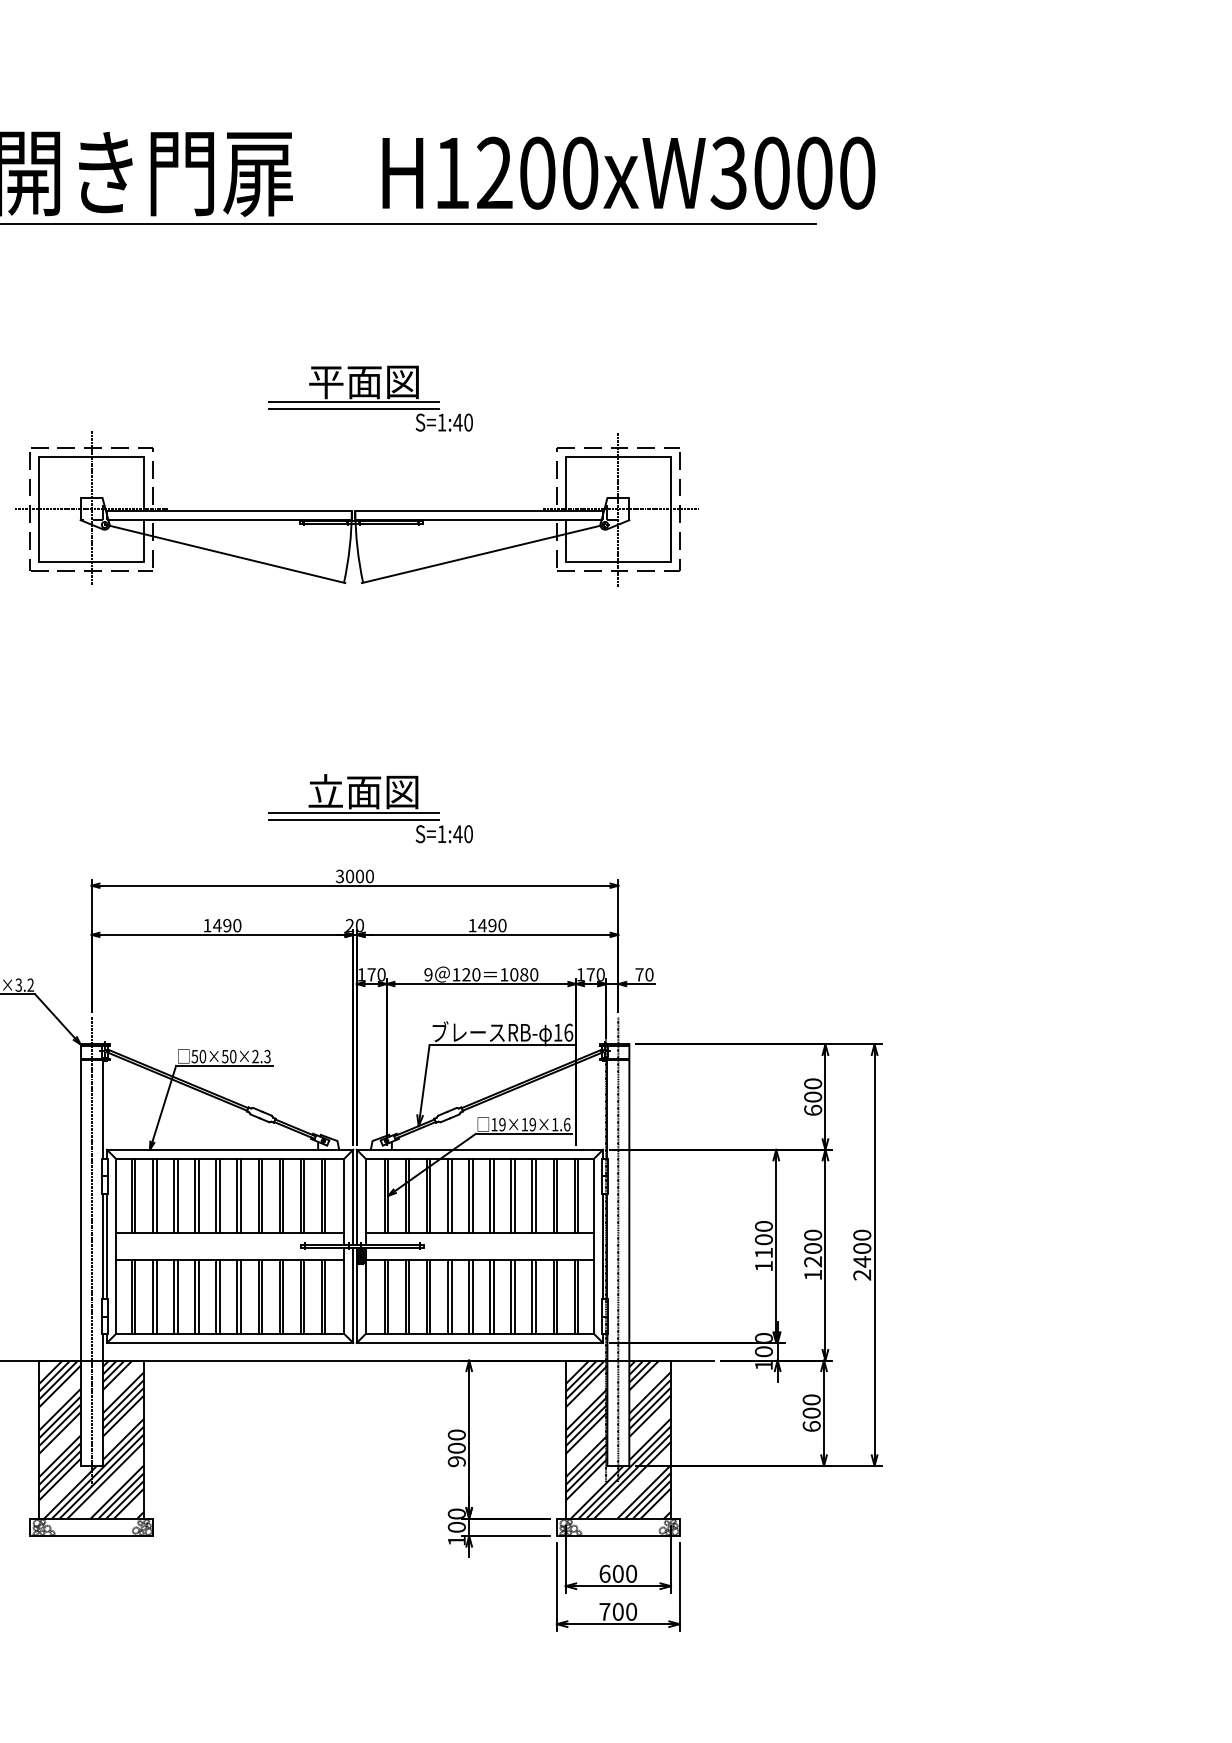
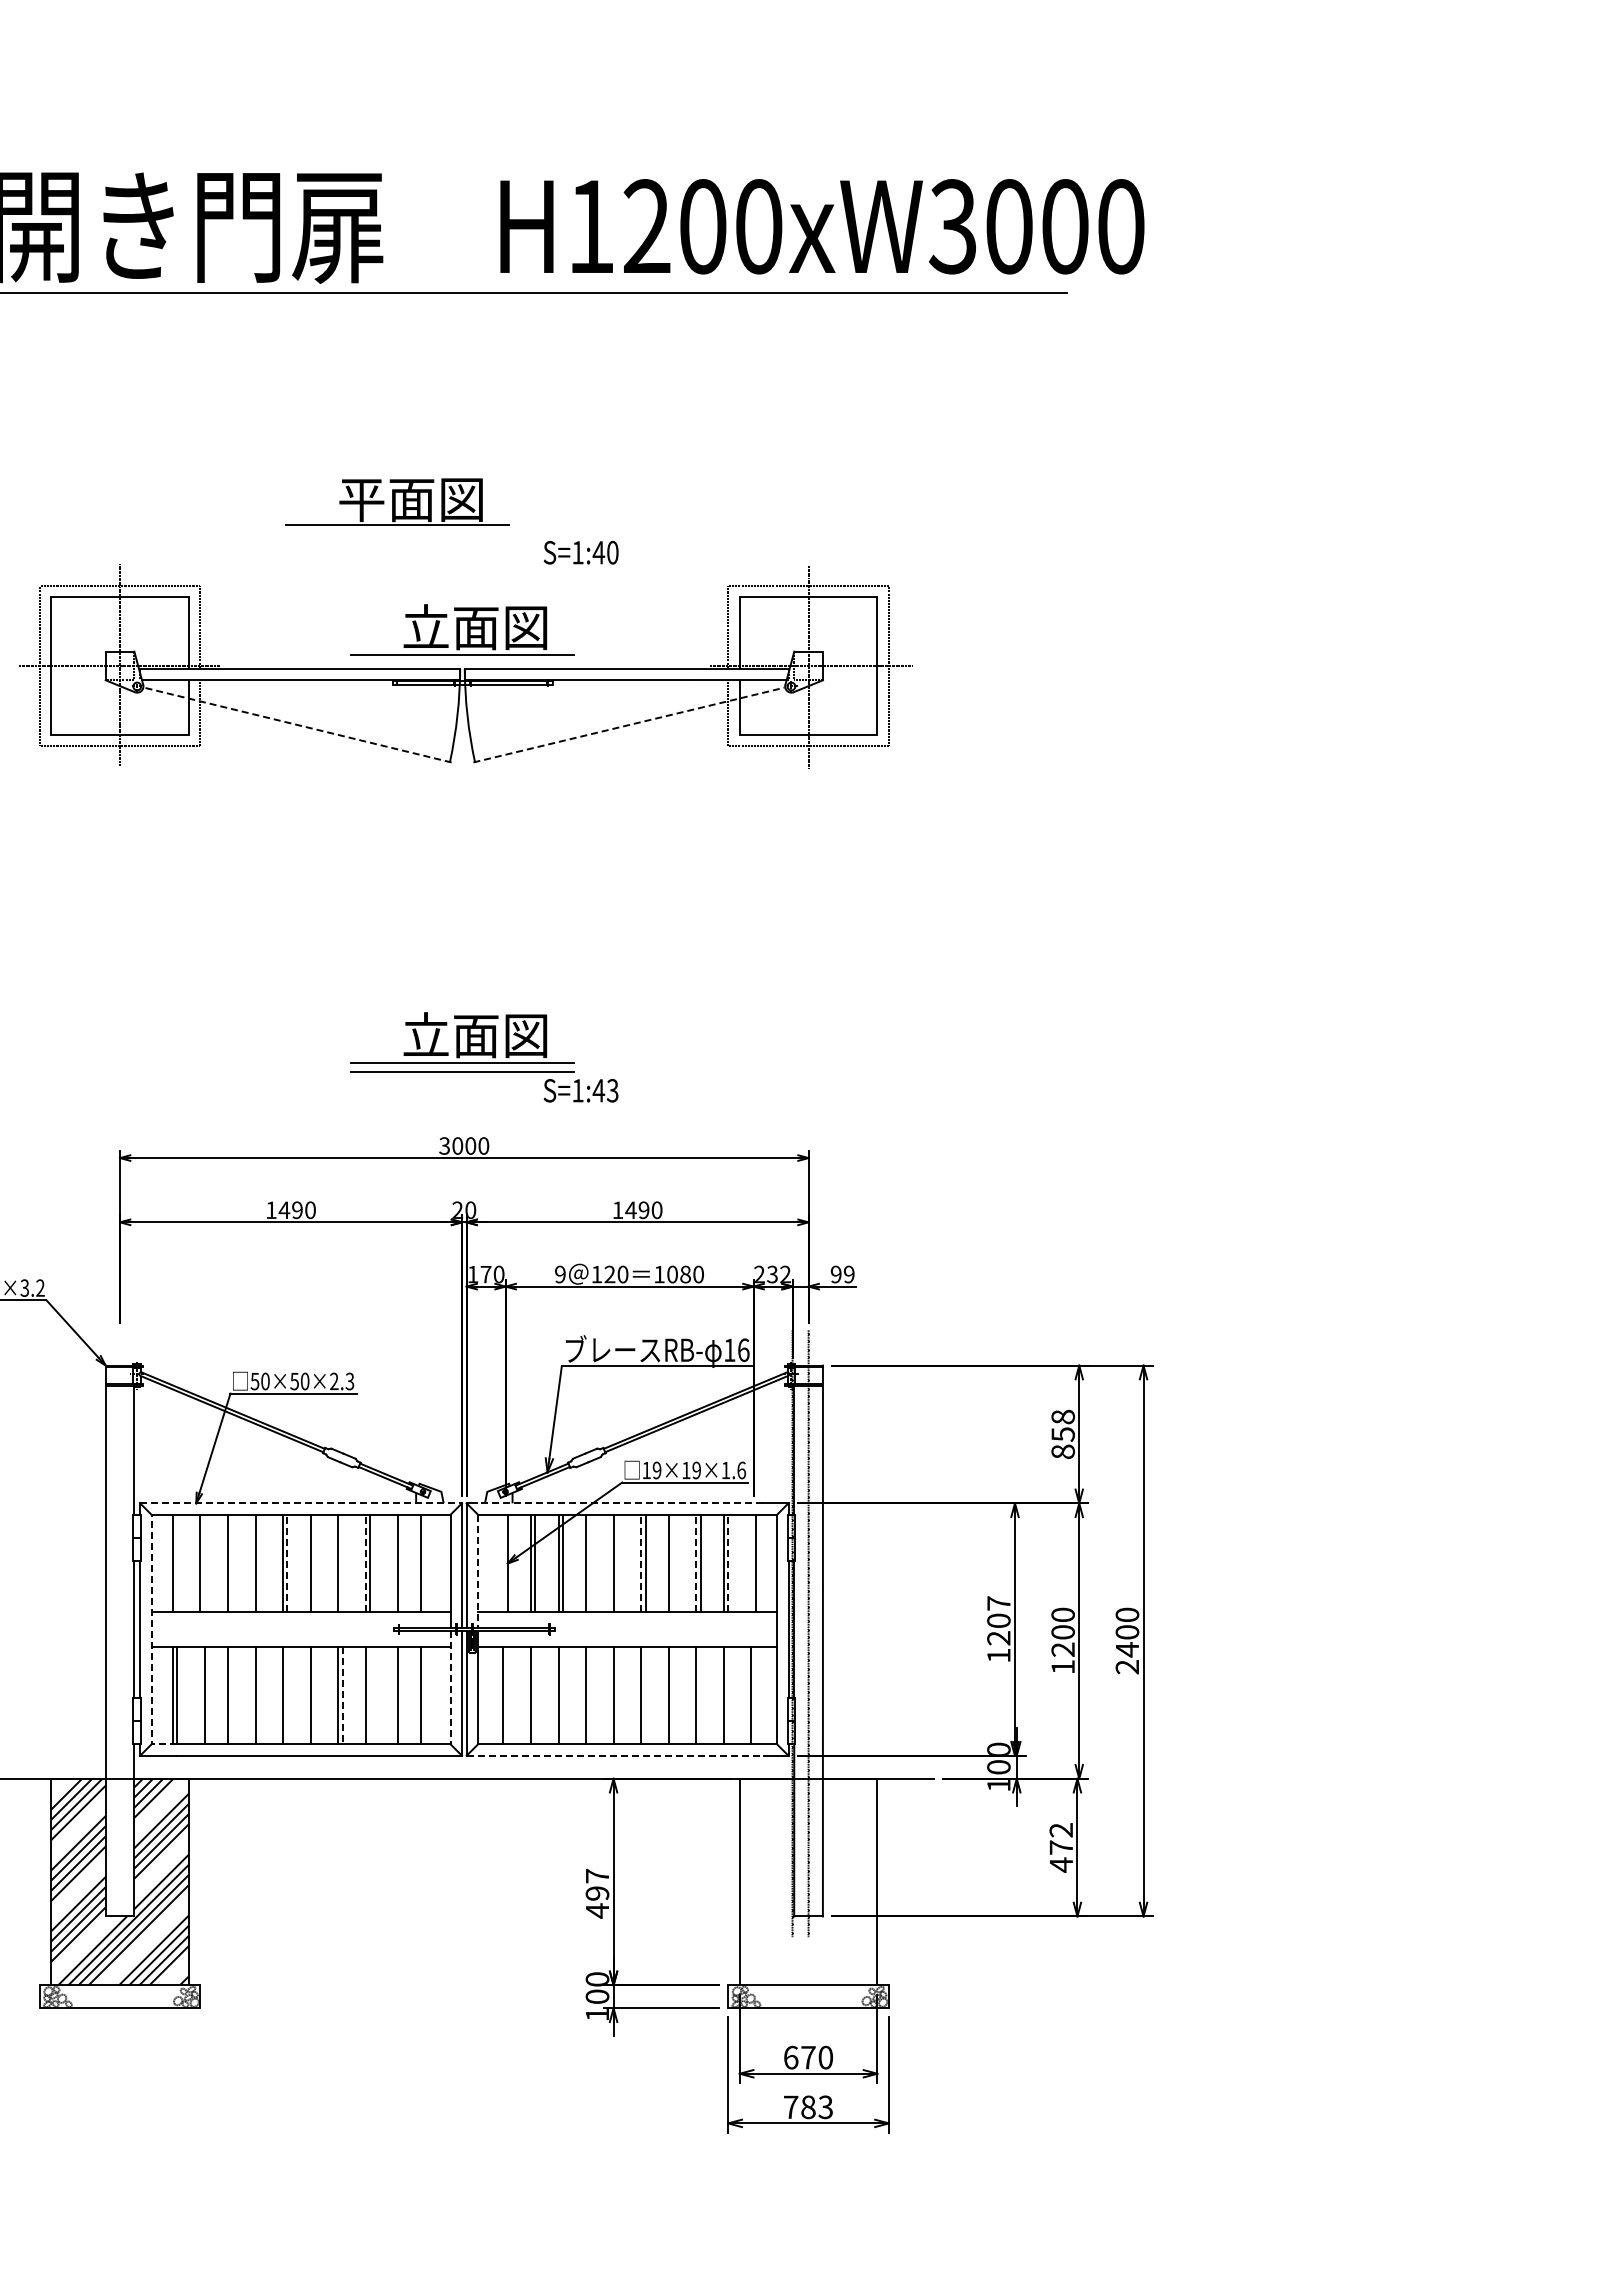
part: (353, 383) -> (397, 501), moved
line: (353, 408) -> (462, 534), removed
part: (353, 481) -> (462, 629), added
line: (227, 554) -> (297, 724), solid -> dashed
line: (480, 554) -> (628, 725), solid -> dashed
text: (468, 834) -> (612, 1090), S=1:40 -> S=1:43
text: (590, 974) -> (772, 1274), 170 -> 232
text: (644, 974) -> (842, 1274), 70 -> 99
text: (812, 1096) -> (1062, 1433), 600 -> 858
line: (230, 1149) -> (301, 1503), solid -> dashed
line: (474, 1149) -> (620, 1503), solid -> dashed
line: (135, 1195) -> (177, 1563), removed
line: (156, 1195) -> (204, 1563), removed
line: (177, 1195) -> (232, 1563), removed
line: (198, 1195) -> (259, 1563), removed
line: (219, 1195) -> (287, 1563), solid -> dashed
line: (241, 1195) -> (315, 1563), removed
line: (261, 1195) -> (342, 1563), removed
line: (279, 1195) -> (365, 1563), solid -> dashed
line: (300, 1195) -> (393, 1563), removed
line: (325, 1195) -> (425, 1563), removed
line: (384, 1195) -> (503, 1563), removed
line: (451, 1195) -> (590, 1563), removed
line: (472, 1195) -> (618, 1563), removed
line: (490, 1195) -> (641, 1563), solid -> dashed
line: (515, 1195) -> (673, 1563), removed
line: (532, 1195) -> (696, 1563), solid -> dashed
line: (557, 1195) -> (728, 1563), solid -> dashed
line: (574, 1195) -> (751, 1563), removed
line: (365, 1201) -> (478, 1571), solid -> dashed
text: (763, 1239) -> (998, 1620), 1100 -> 1207
line: (91, 1251) -> (120, 1636), removed
line: (115, 1256) -> (151, 1642), solid -> dashed
line: (344, 1291) -> (450, 1688), solid -> dashed
line: (153, 1296) -> (200, 1695), removed
line: (177, 1296) -> (232, 1695), removed
line: (198, 1296) -> (259, 1695), removed
line: (219, 1296) -> (287, 1695), removed
line: (241, 1296) -> (315, 1695), removed
line: (261, 1296) -> (342, 1695), solid -> dashed
line: (283, 1296) -> (370, 1695), removed
line: (300, 1296) -> (393, 1695), removed
line: (325, 1296) -> (425, 1695), removed
line: (388, 1296) -> (507, 1695), removed
line: (409, 1296) -> (535, 1695), removed
line: (430, 1296) -> (562, 1695), removed
line: (451, 1296) -> (590, 1695), removed
line: (472, 1296) -> (618, 1695), removed
line: (493, 1296) -> (645, 1695), removed
line: (515, 1296) -> (673, 1695), removed
line: (535, 1296) -> (700, 1695), removed
line: (557, 1296) -> (728, 1695), removed
line: (577, 1296) -> (755, 1695), removed
line: (470, 1342) -> (615, 1755), solid -> dashed
text: (811, 1413) -> (1061, 1847), 600 -> 472
hatch: (618, 1439) -> (808, 1881), removed
text: (456, 1448) -> (597, 1893), 900 -> 497
text: (618, 1573) -> (808, 2057), 600 -> 670
text: (624, 1612) -> (816, 2107), 700 -> 783

